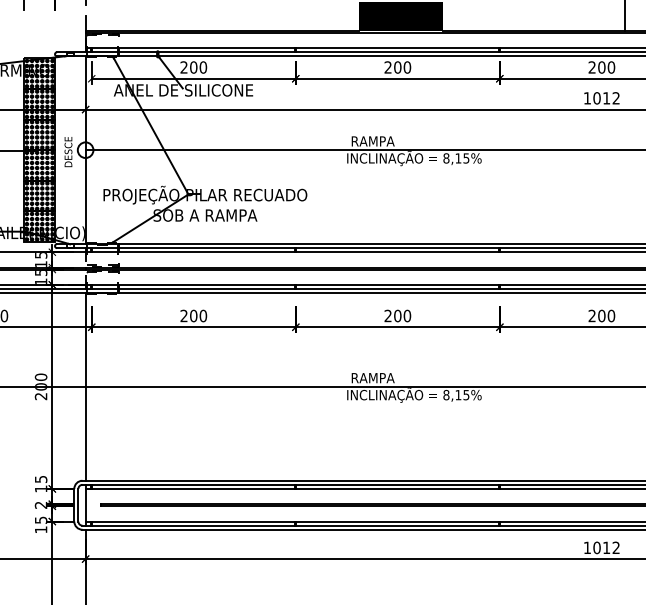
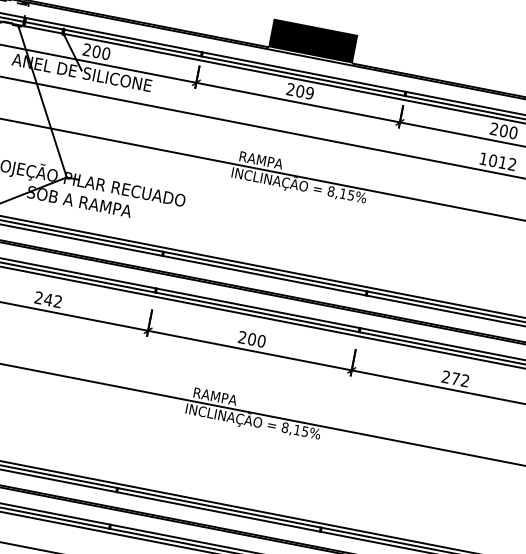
text: (406, 67) -> (308, 93), 200 -> 209
text: (198, 315) -> (53, 300), 200 -> 242
text: (606, 315) -> (460, 379), 200 -> 272

